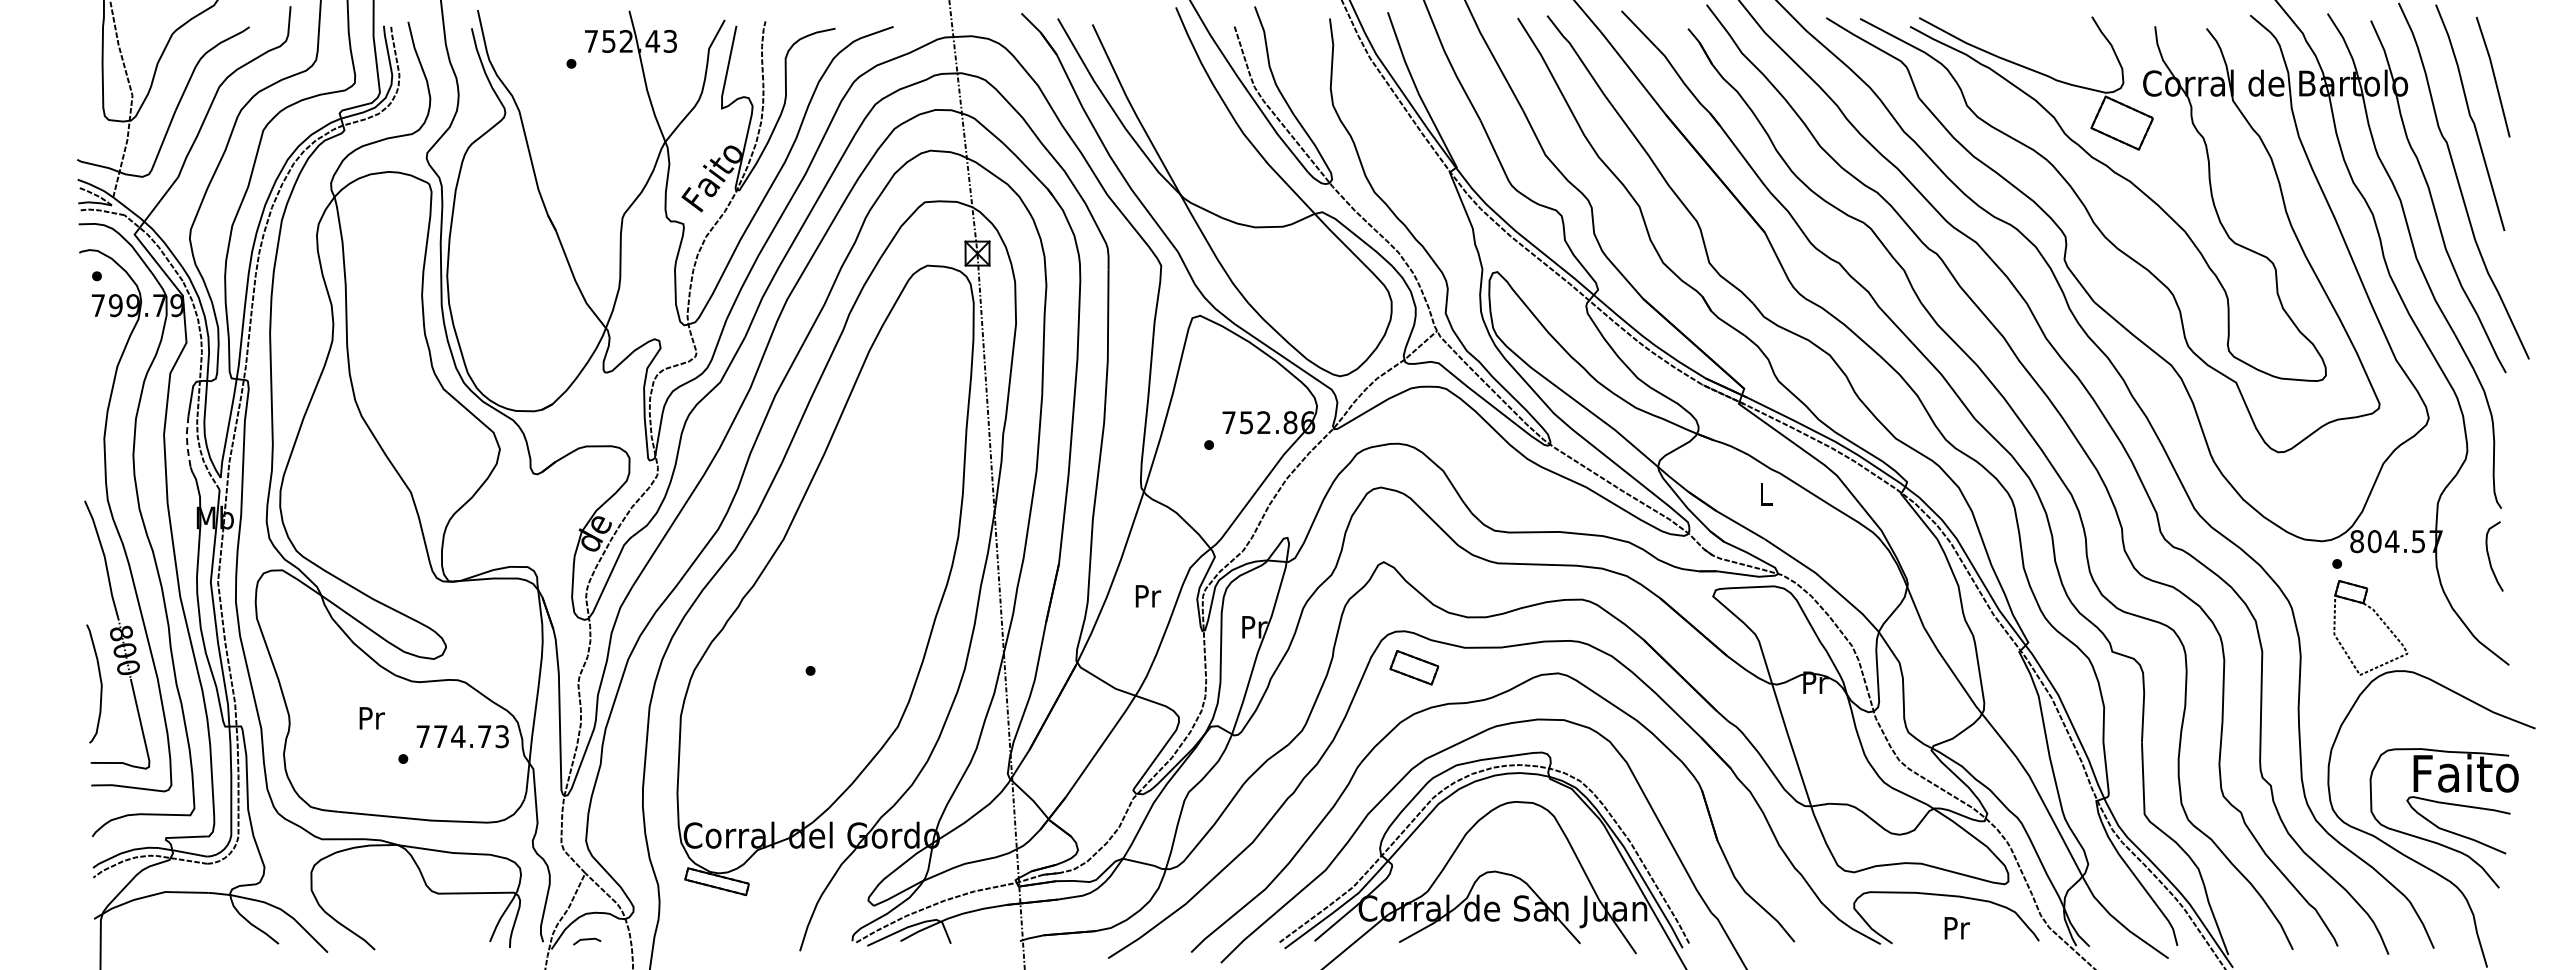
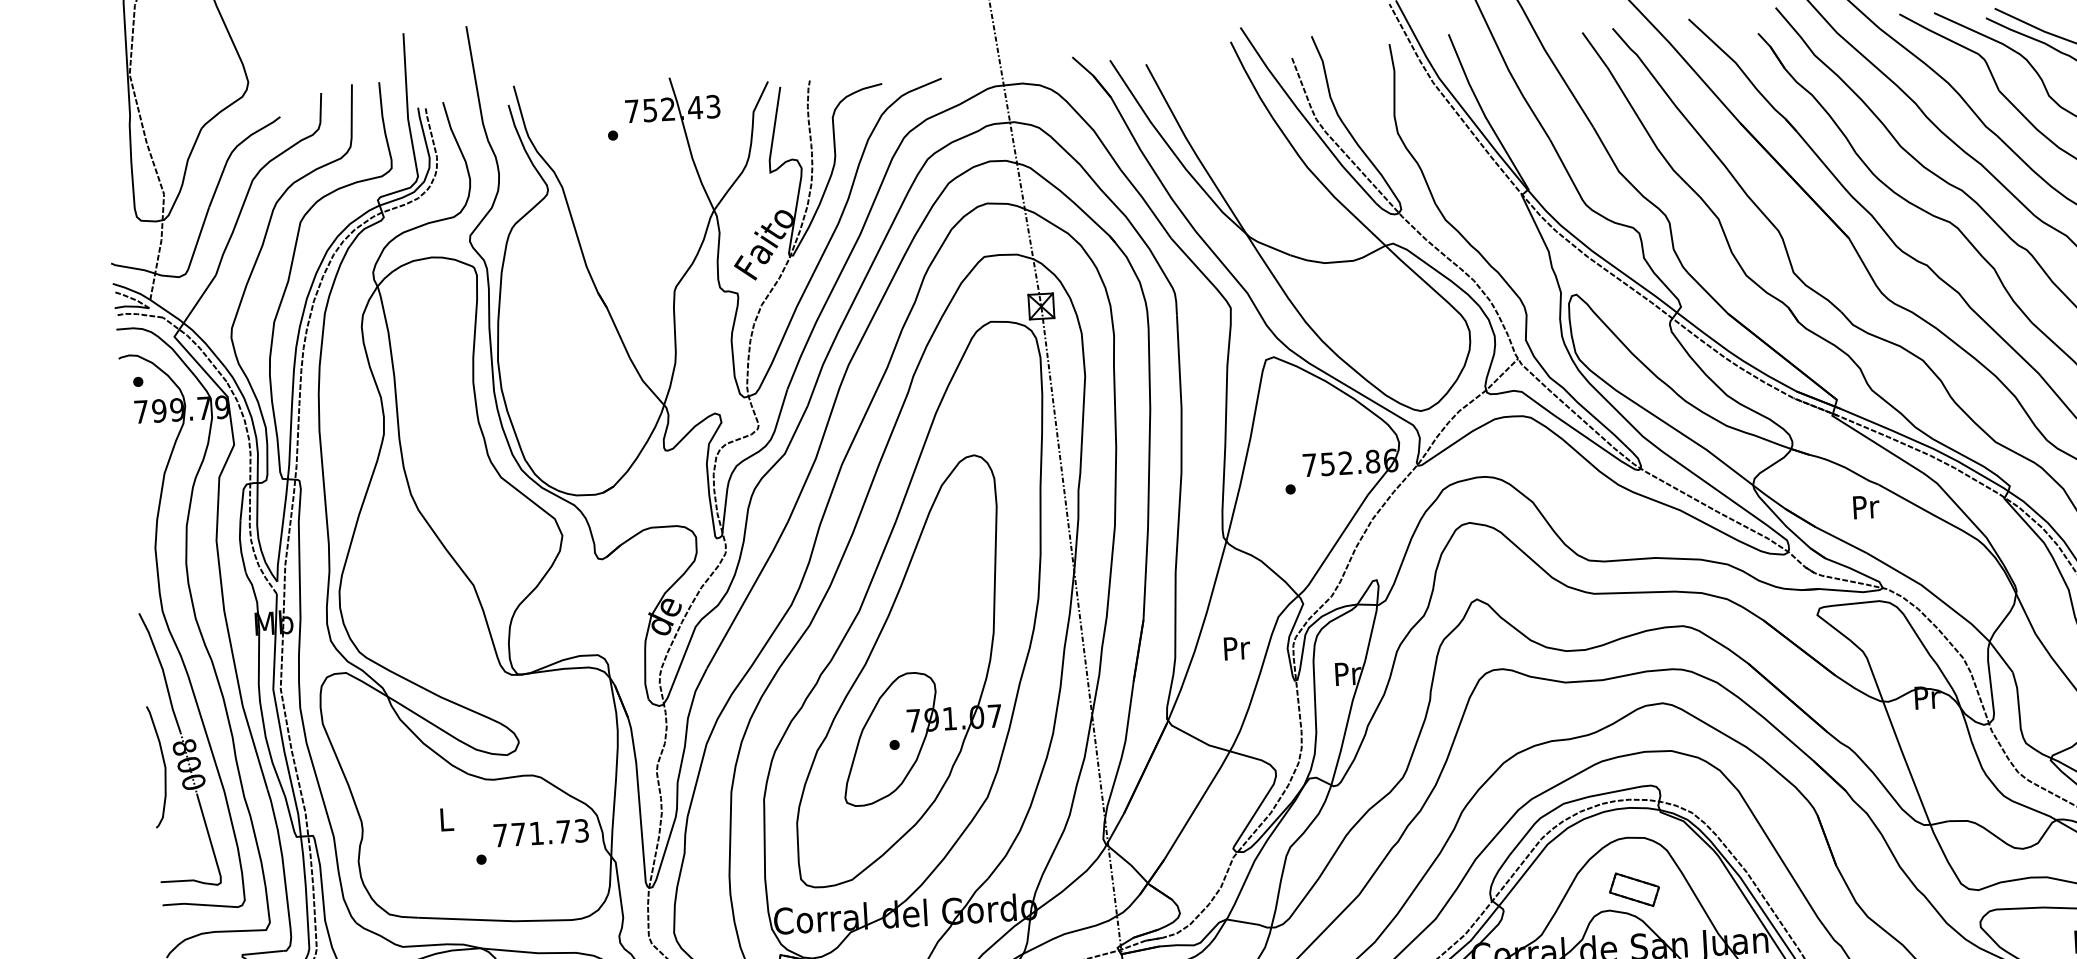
line: (187, 441) -> (241, 546), dashed -> solid
text: (1766, 494) -> (1866, 507), L -> Pr
part: (816, 599) -> (896, 671), added
part: (1414, 667) -> (1634, 889), moved
curve: (100, 683) -> (164, 766), moved
text: (371, 718) -> (446, 819), Pr -> L
text: (458, 736) -> (536, 833), 774.73 -> 771.73

